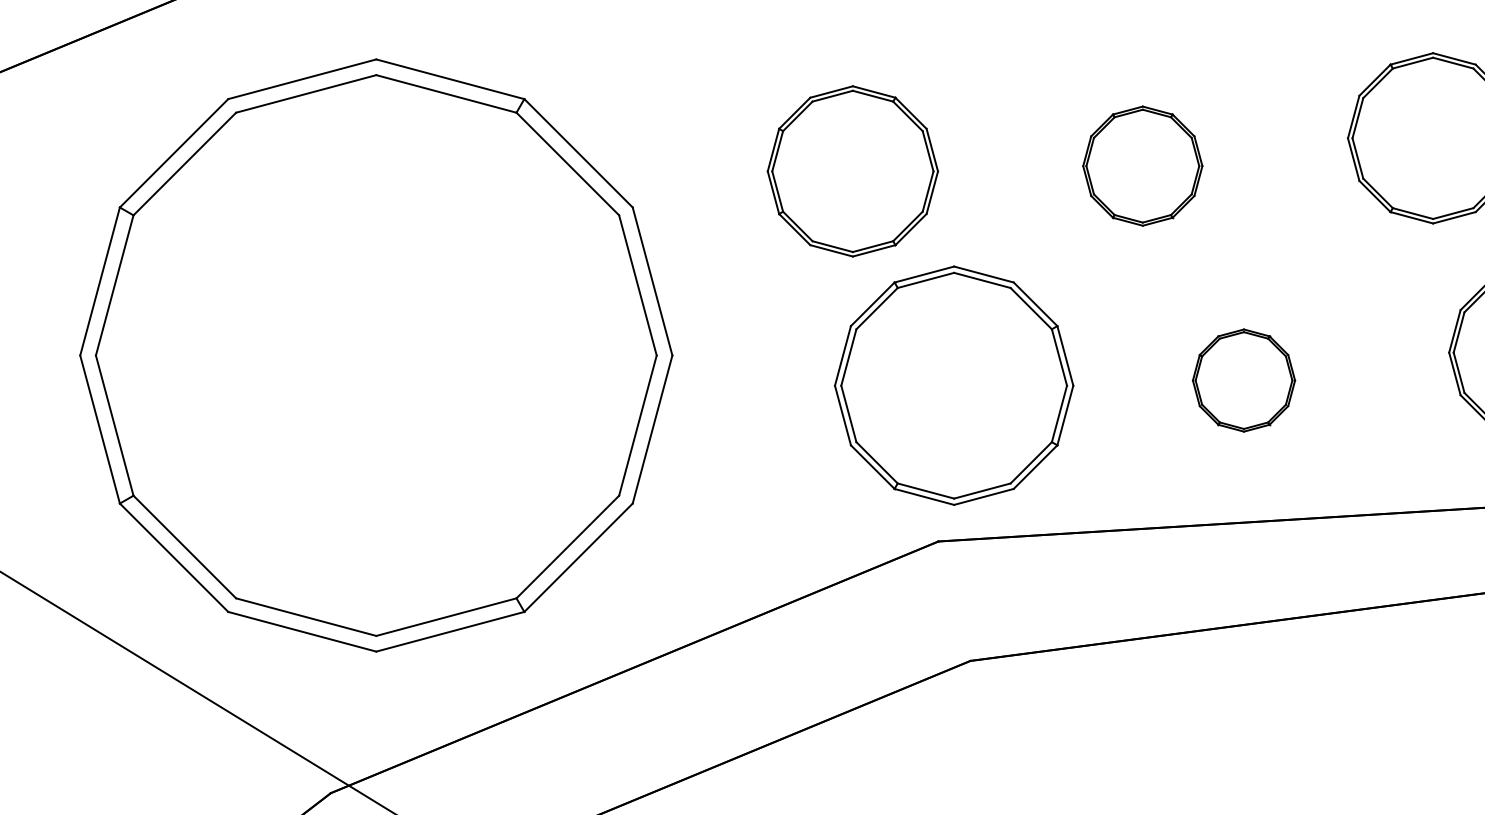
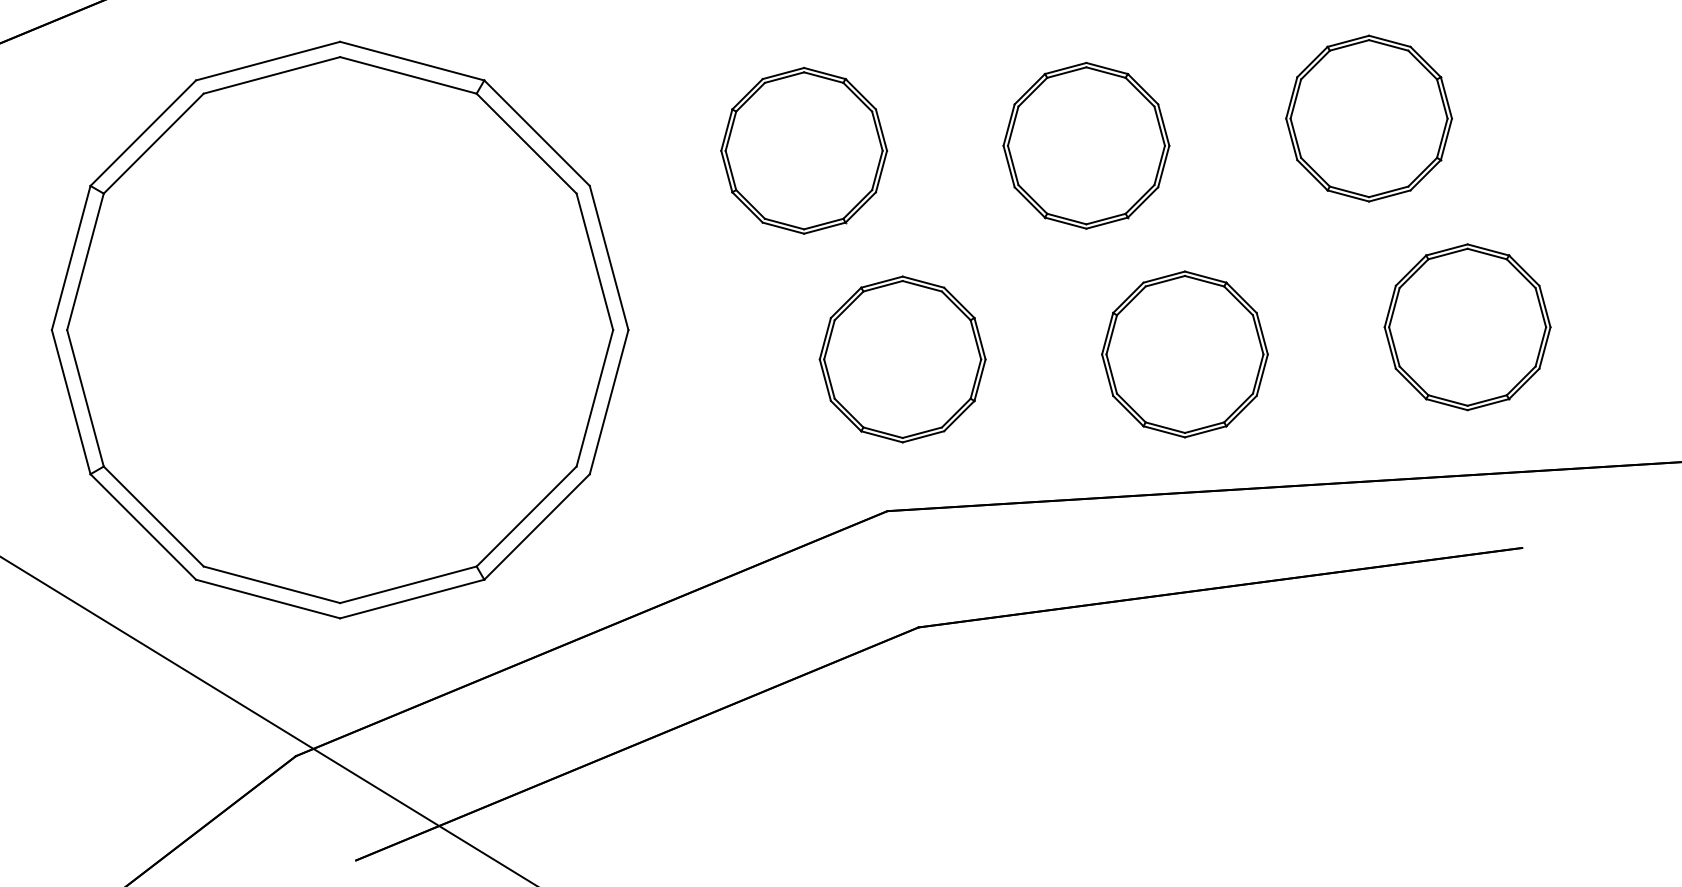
part: (1142, 165) -> (1086, 145), size x1.43
part: (1243, 380) -> (1184, 354), size x1.67
part: (953, 385) -> (902, 359), size x0.71

